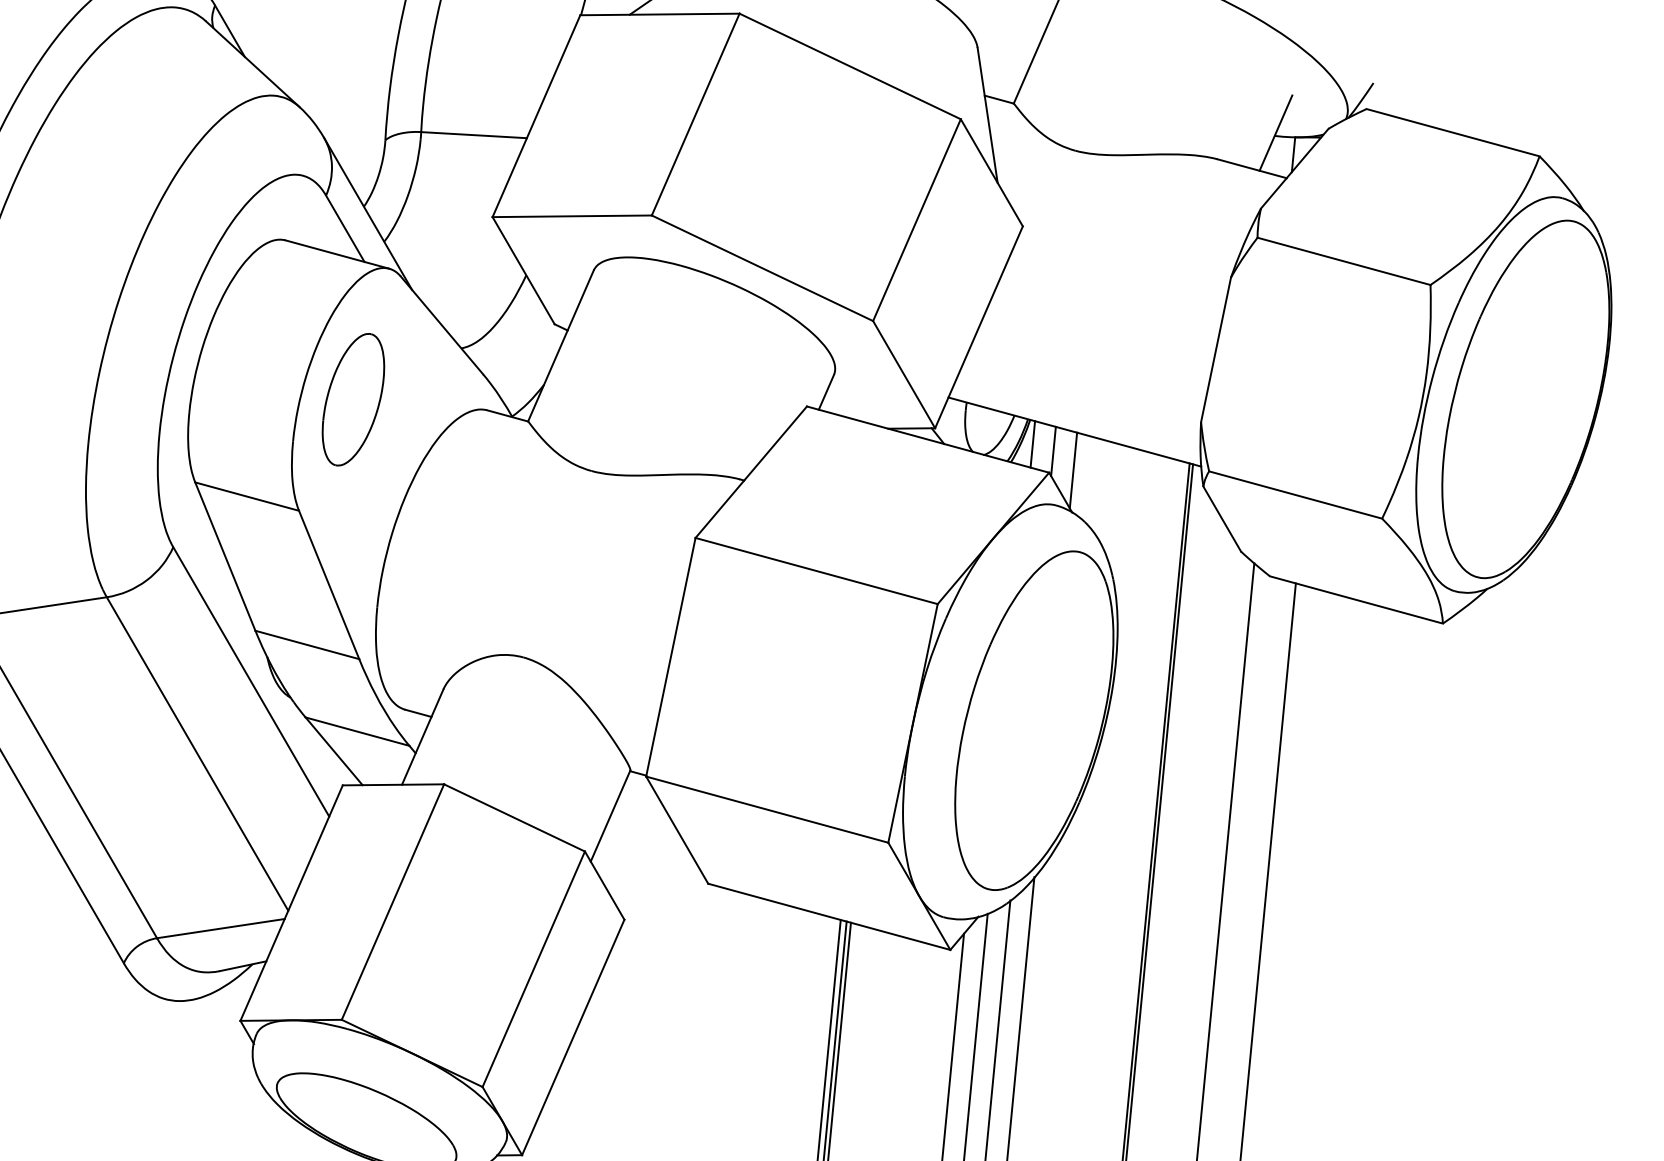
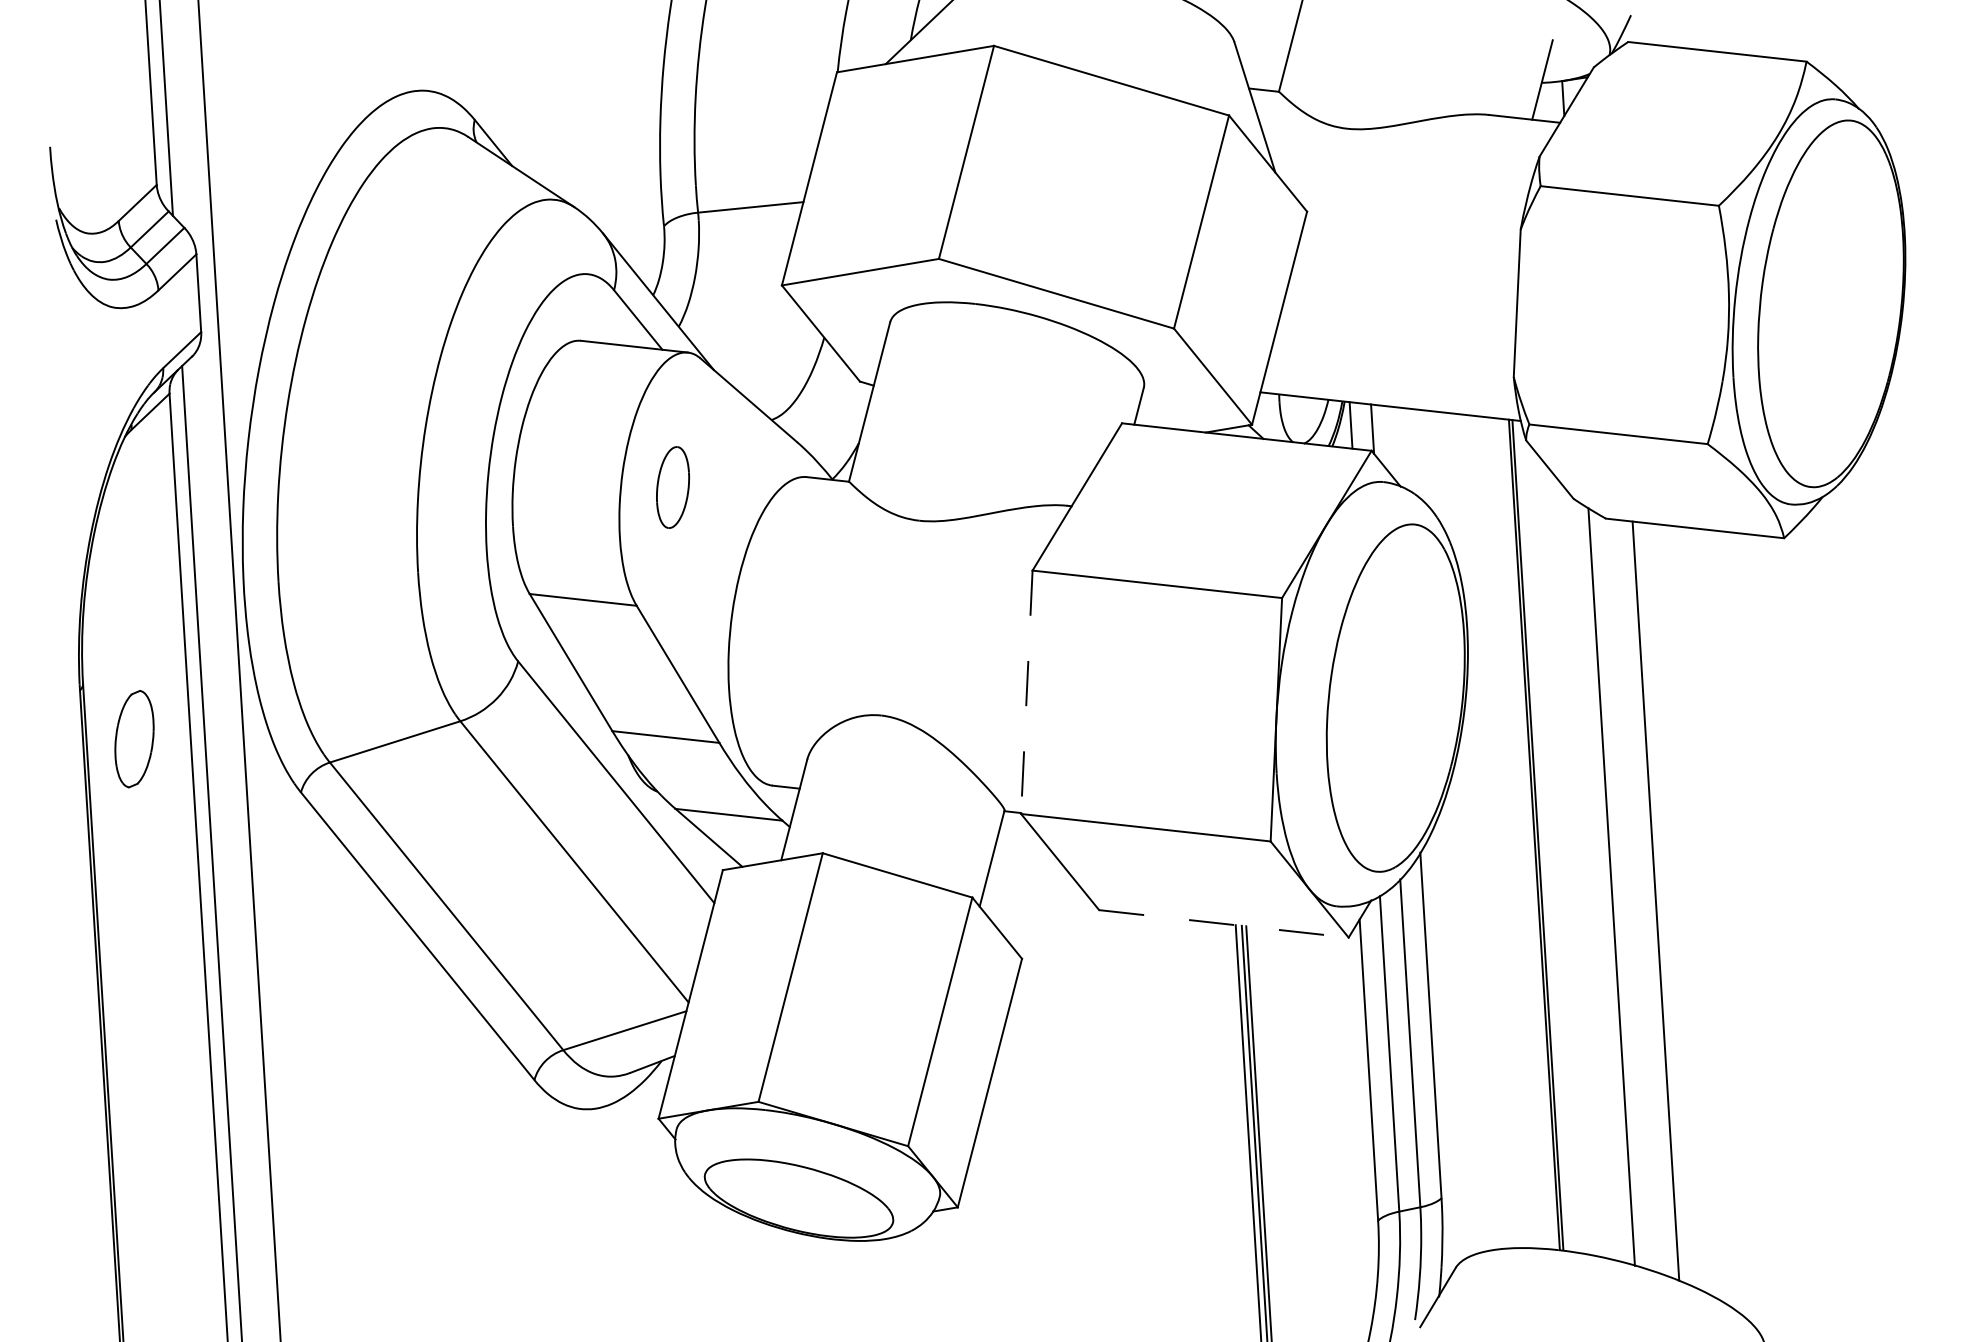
part: (352, 399) -> (672, 487), size x0.6
line: (1072, 470) -> (1394, 444), removed
line: (670, 657) -> (1026, 692), solid -> dashed
line: (828, 916) -> (1223, 923), solid -> dashed

